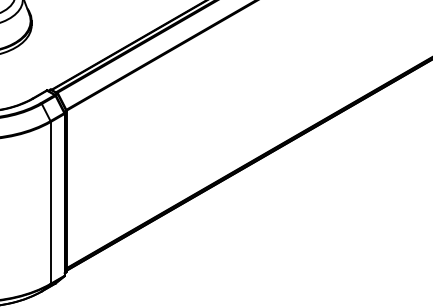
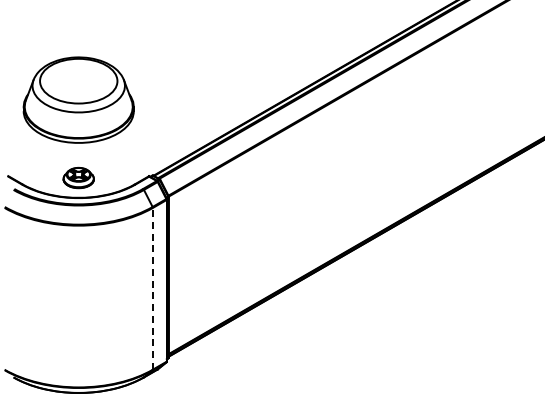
line: (50, 202) -> (152, 288), solid -> dashed

